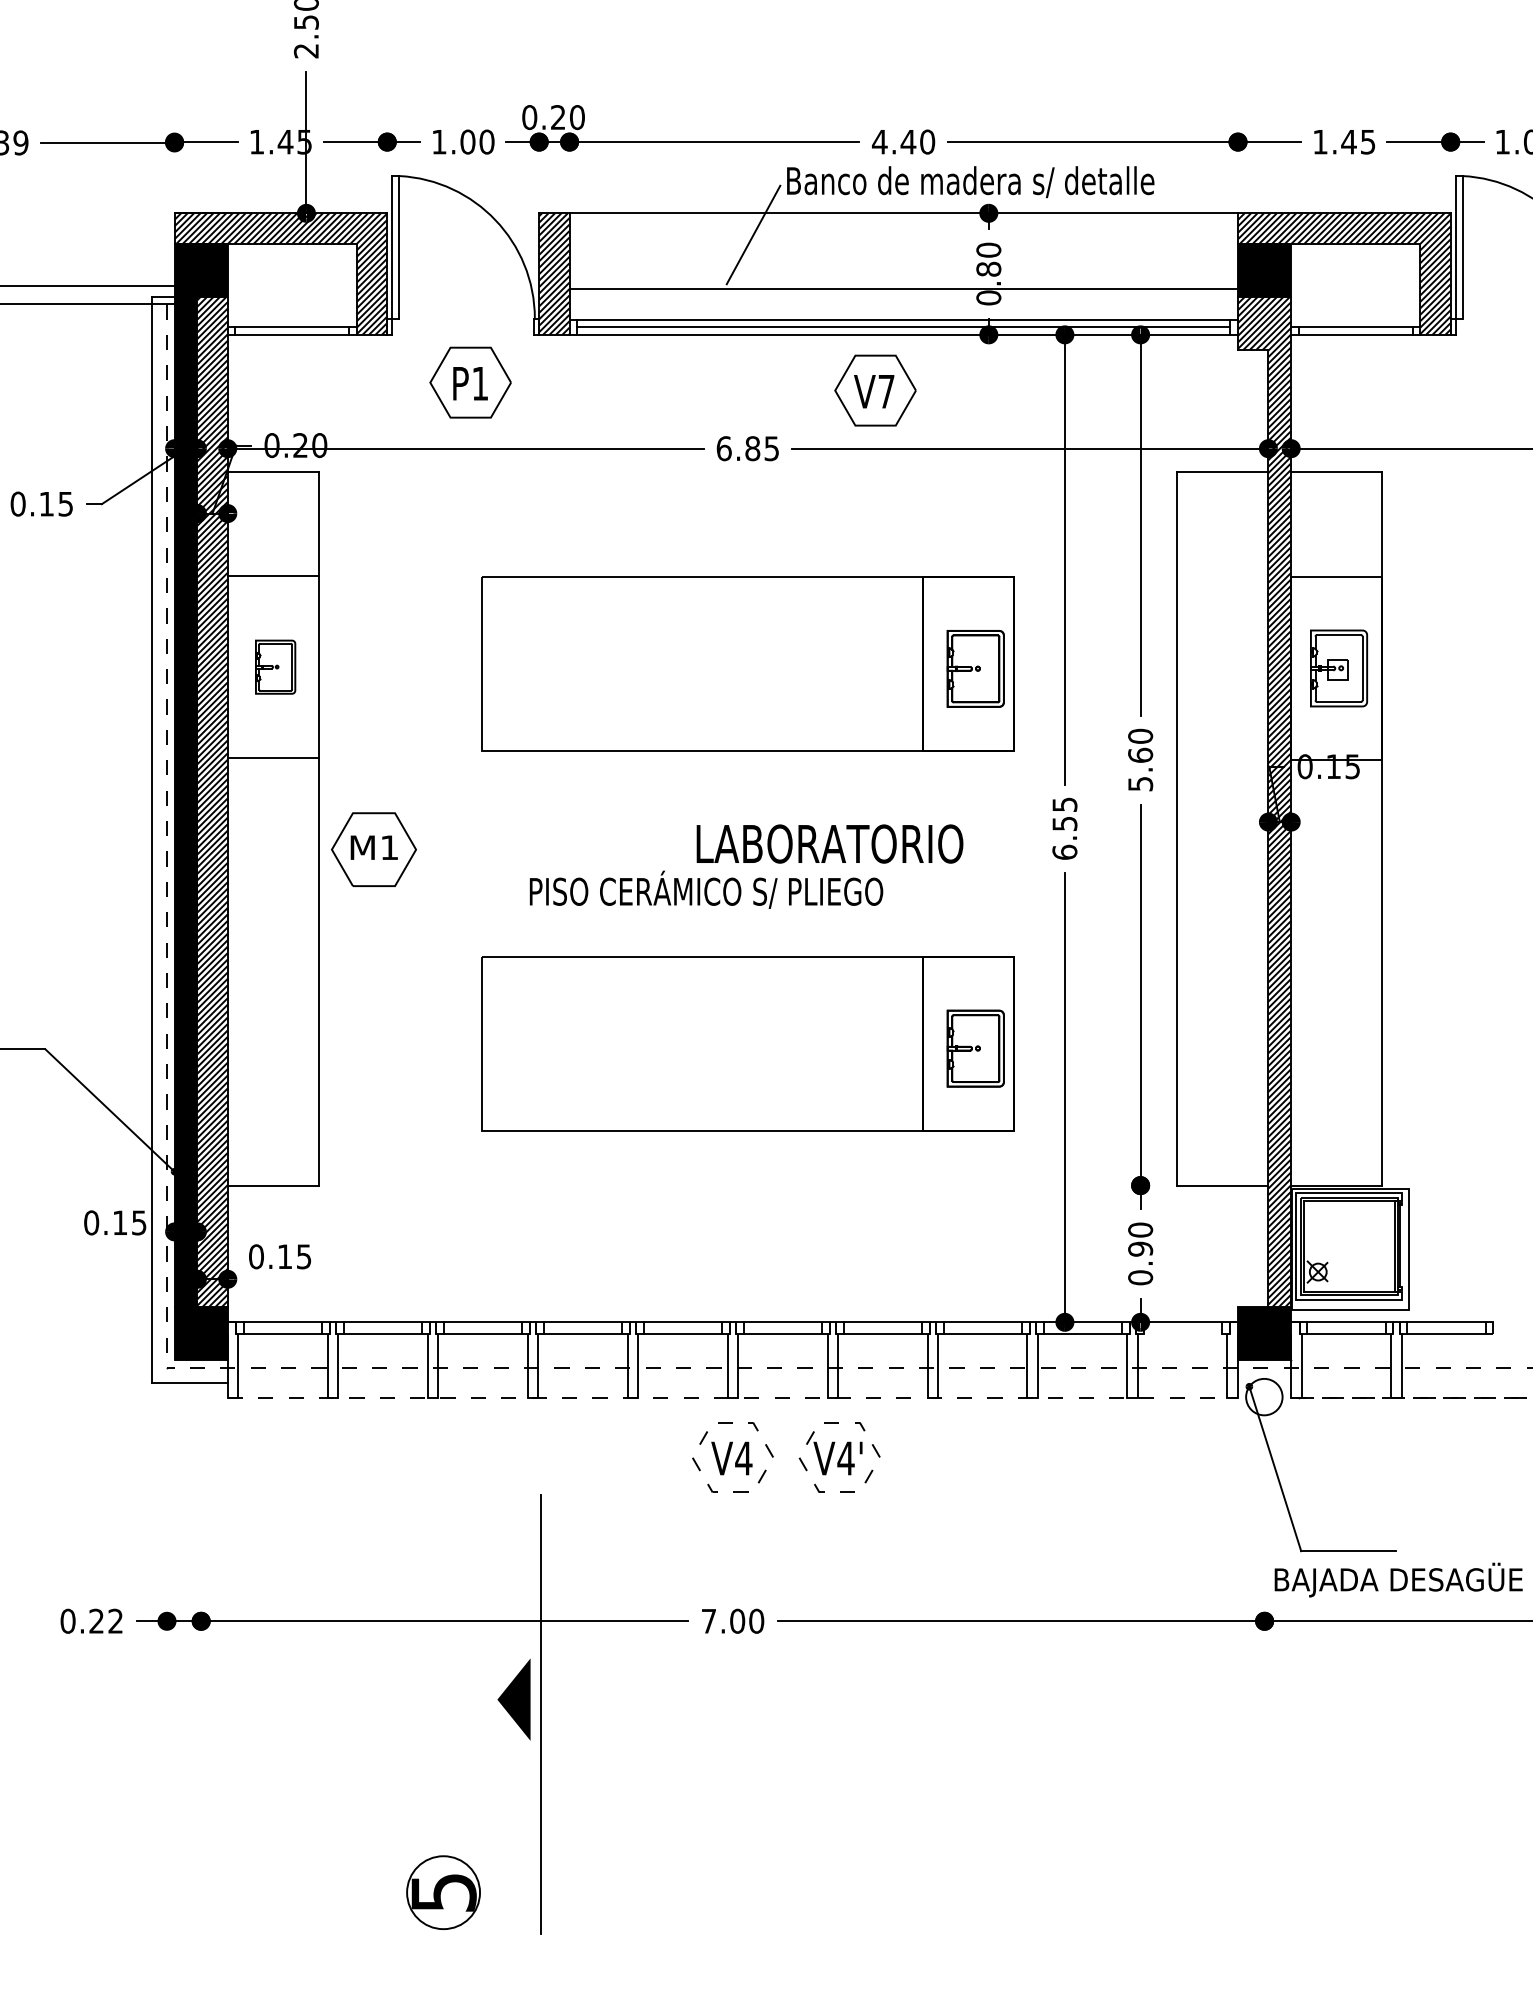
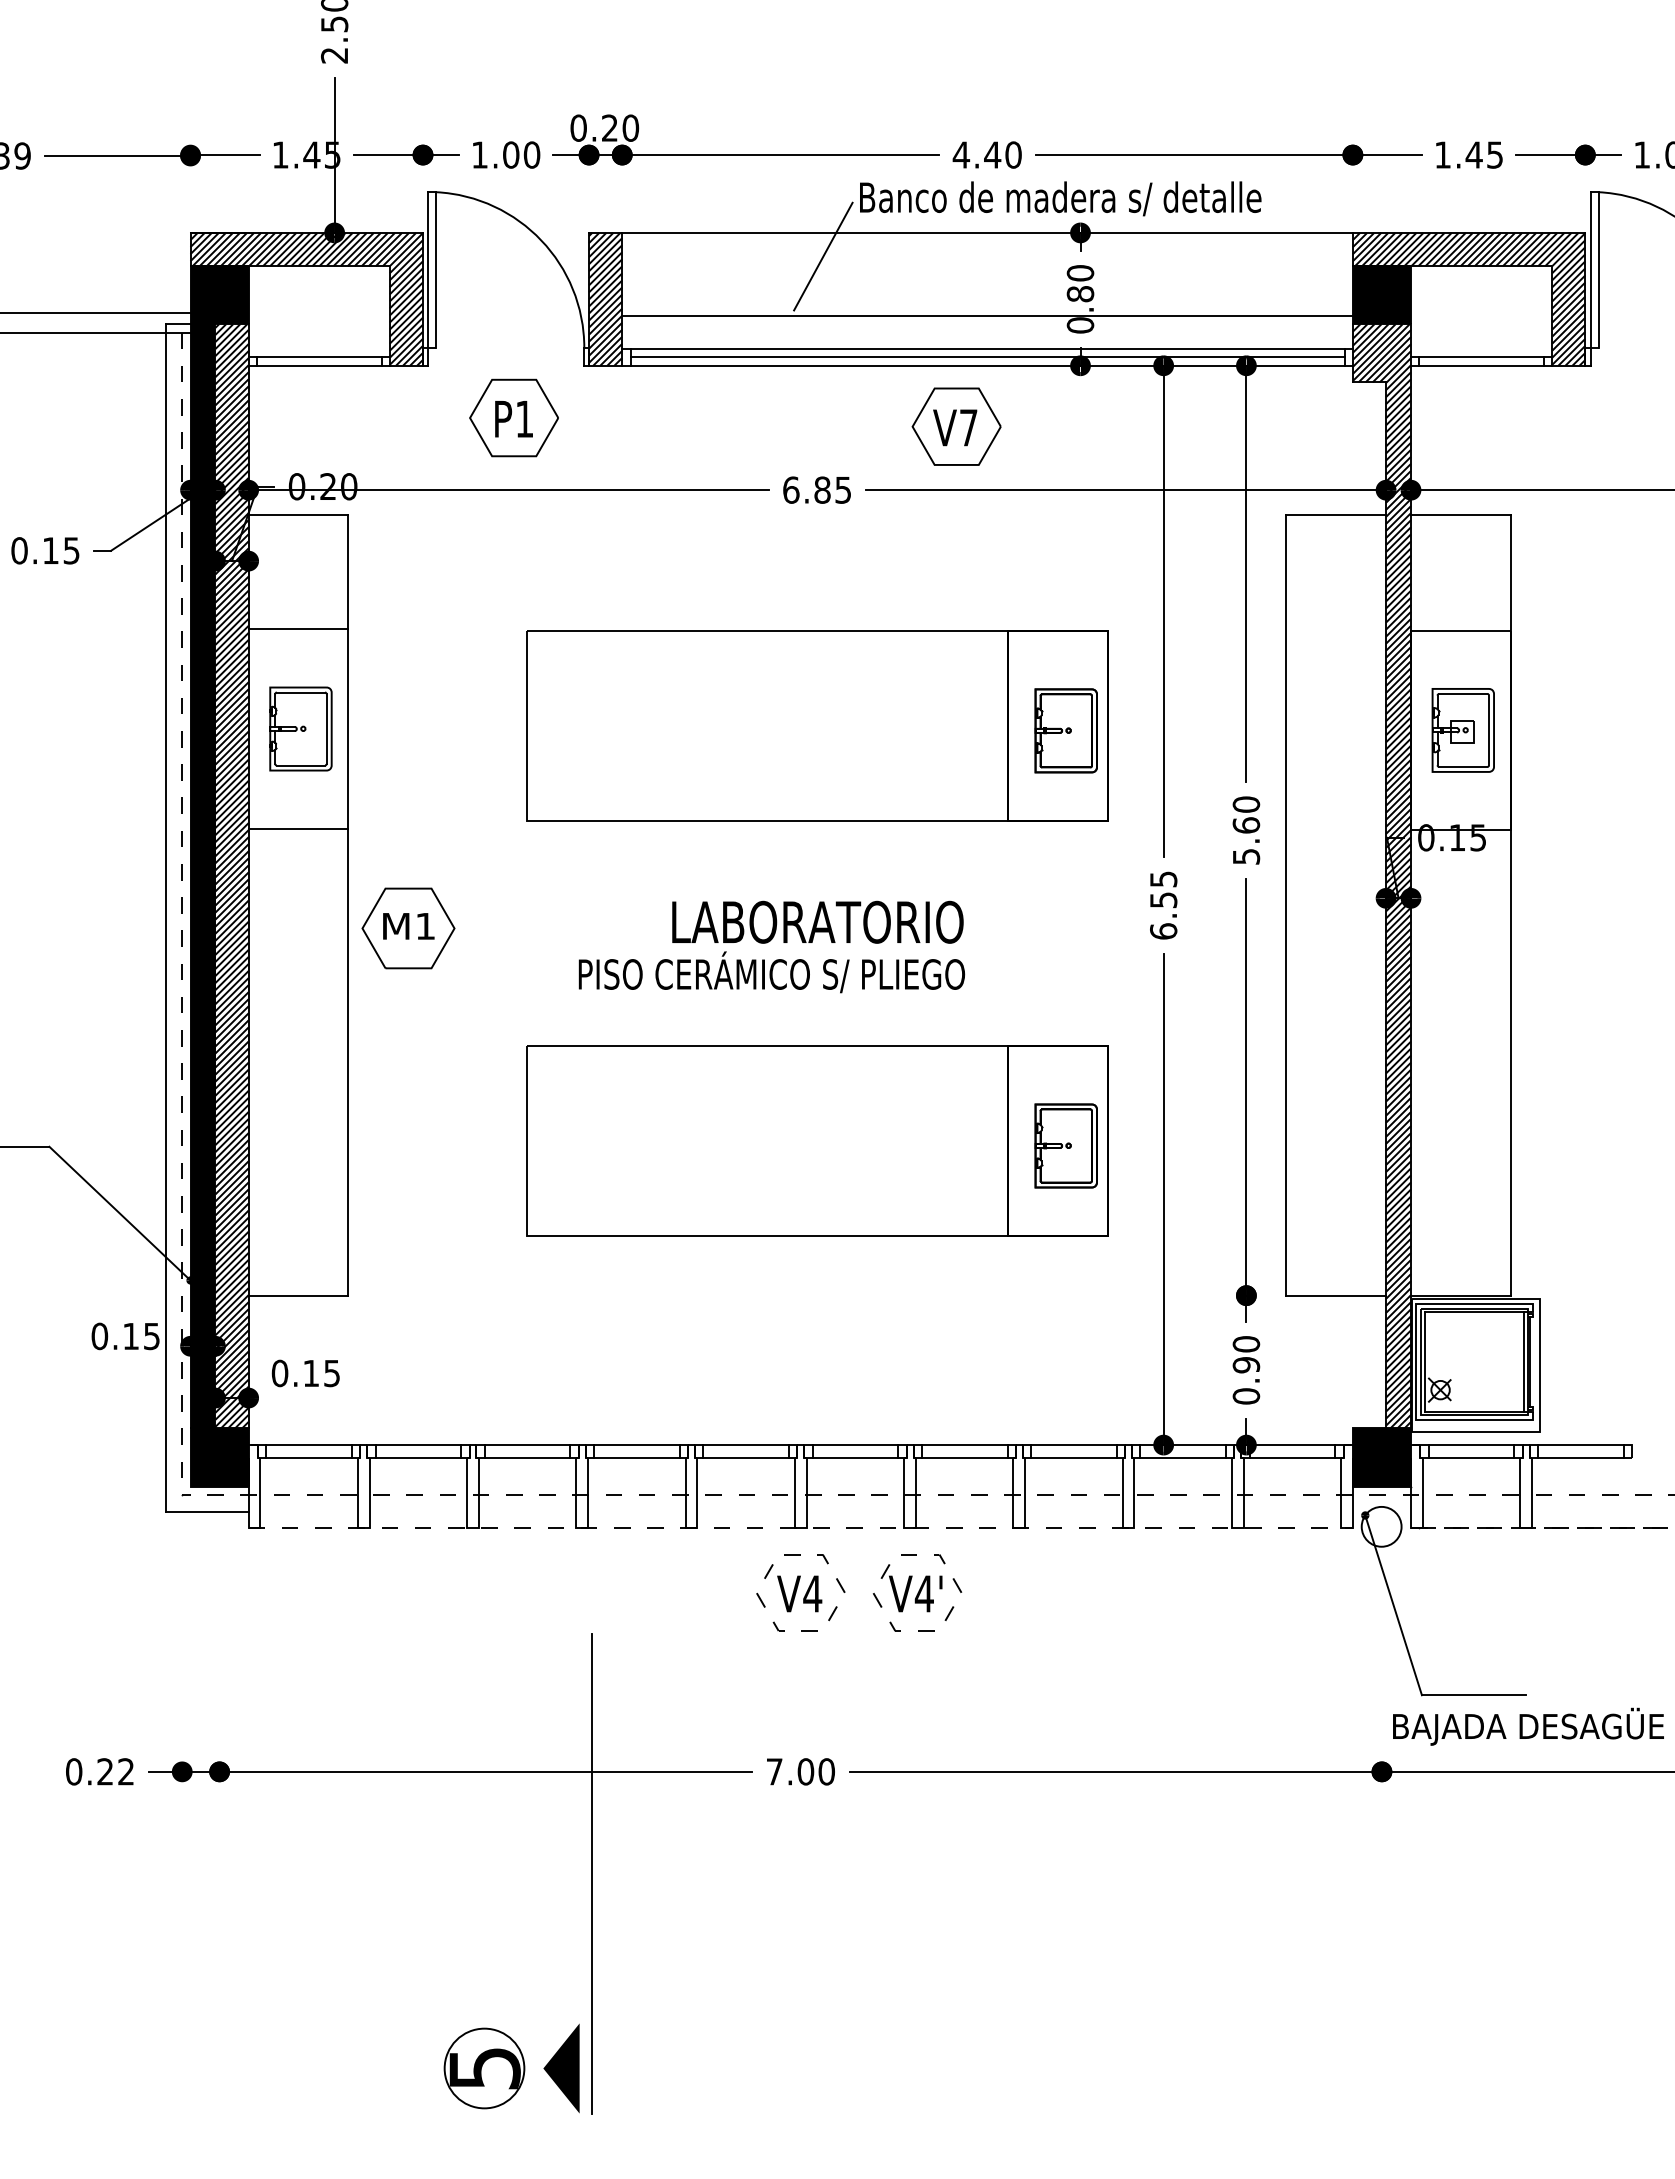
part: (275, 666) -> (300, 728), size x1.43
text: (829, 843) -> (817, 921), moved
line: (1182, 1334) -> (1292, 1458), added
part: (513, 1699) -> (561, 2068), moved

